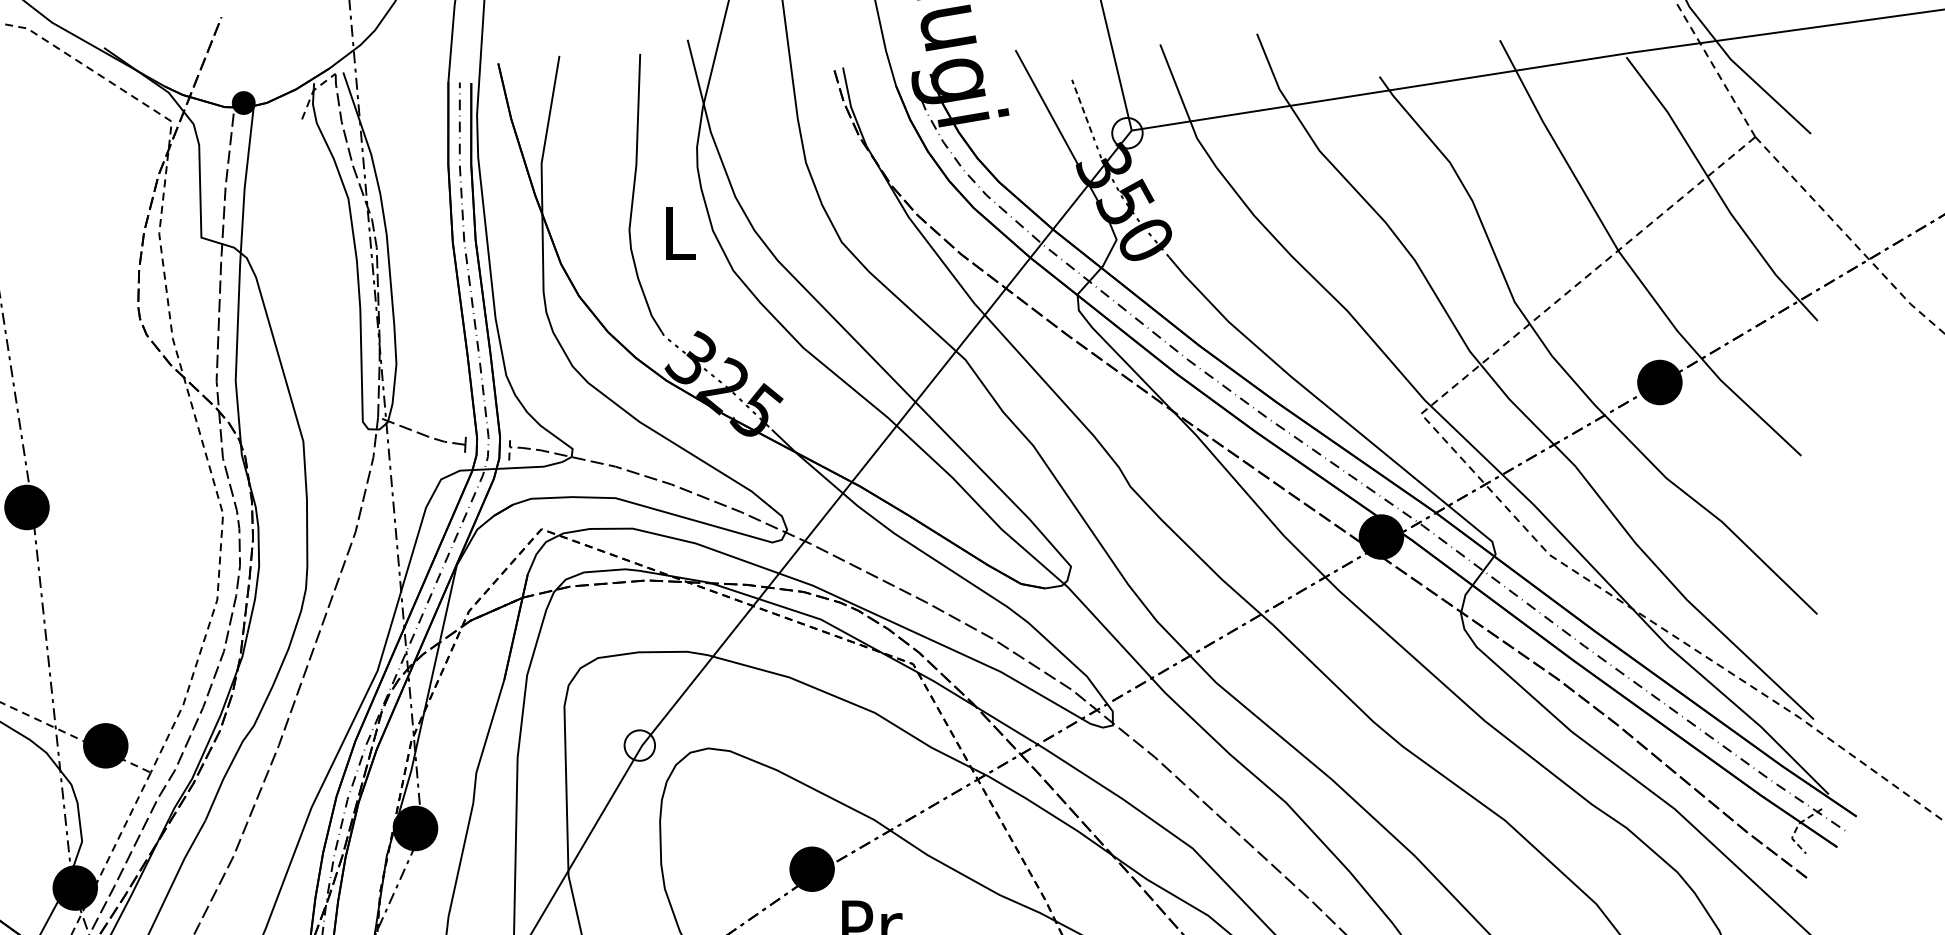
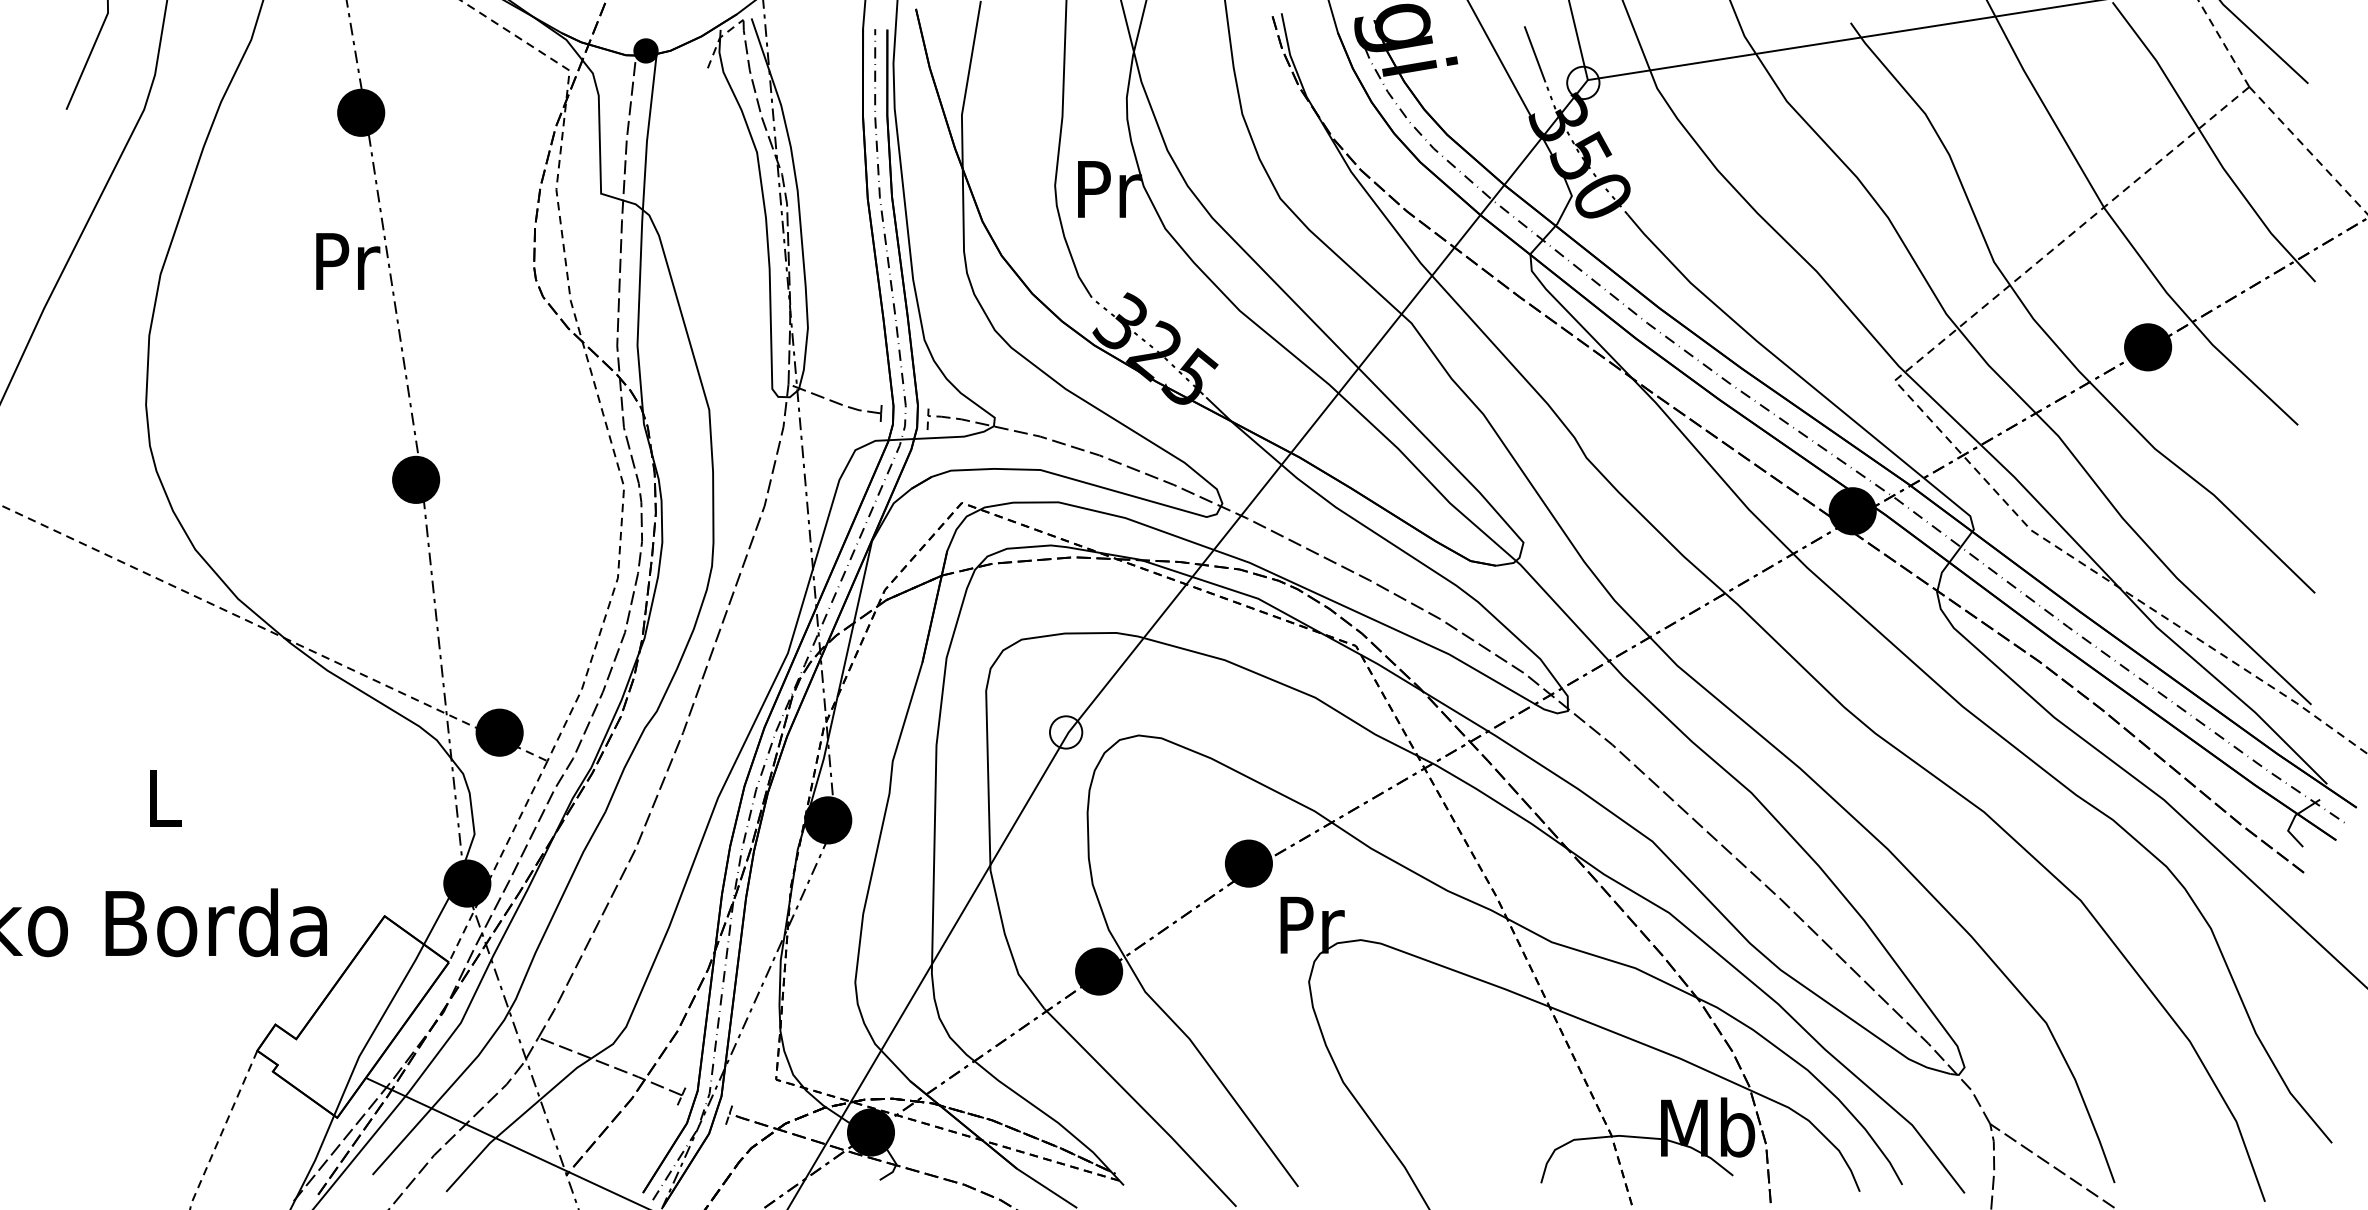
line: (1082, 106) -> (1535, 54), dashed -> solid
text: (681, 233) -> (1110, 189), L -> Pr
line: (1796, 828) -> (2293, 820), dashed -> solid

